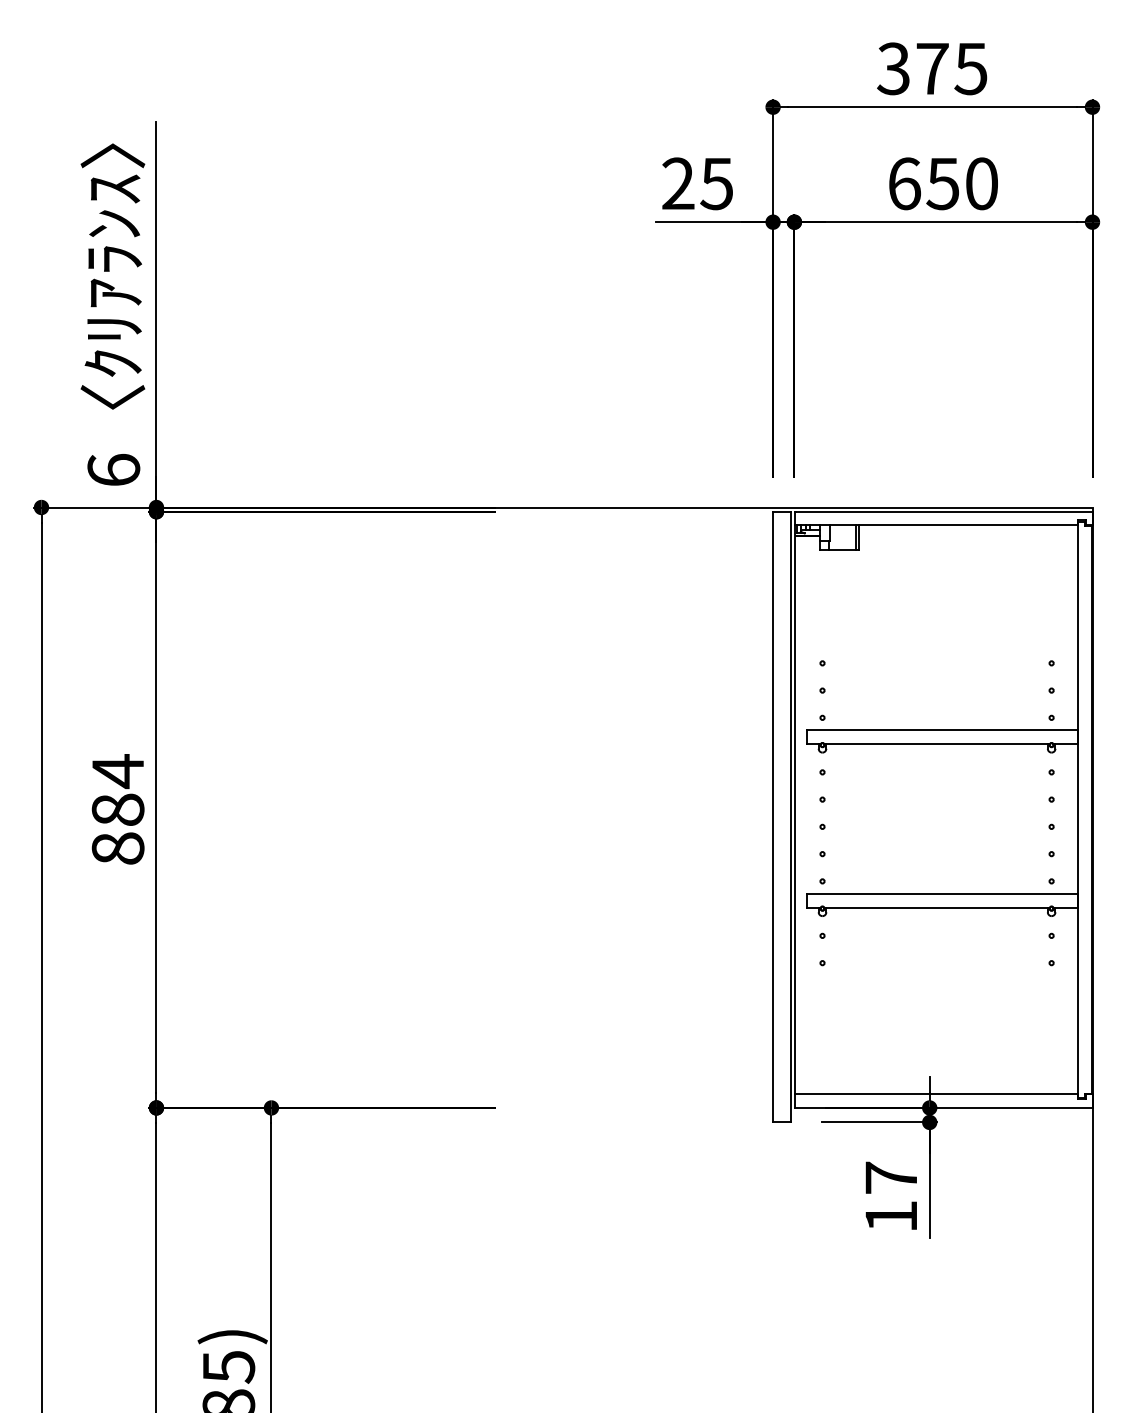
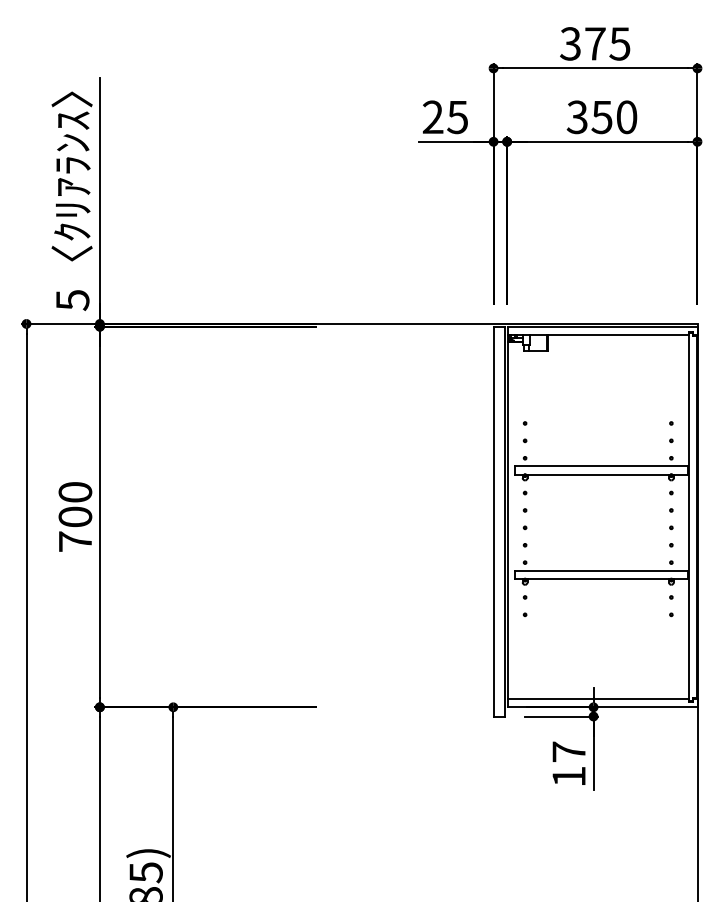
text: (902, 184) -> (576, 117), 650 -> 350
text: (113, 470) -> (72, 300), 6 -> 5
text: (118, 809) -> (75, 516), 884 -> 700

